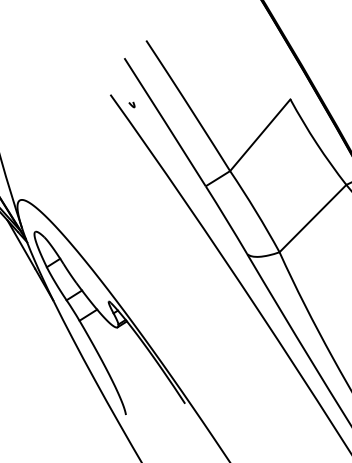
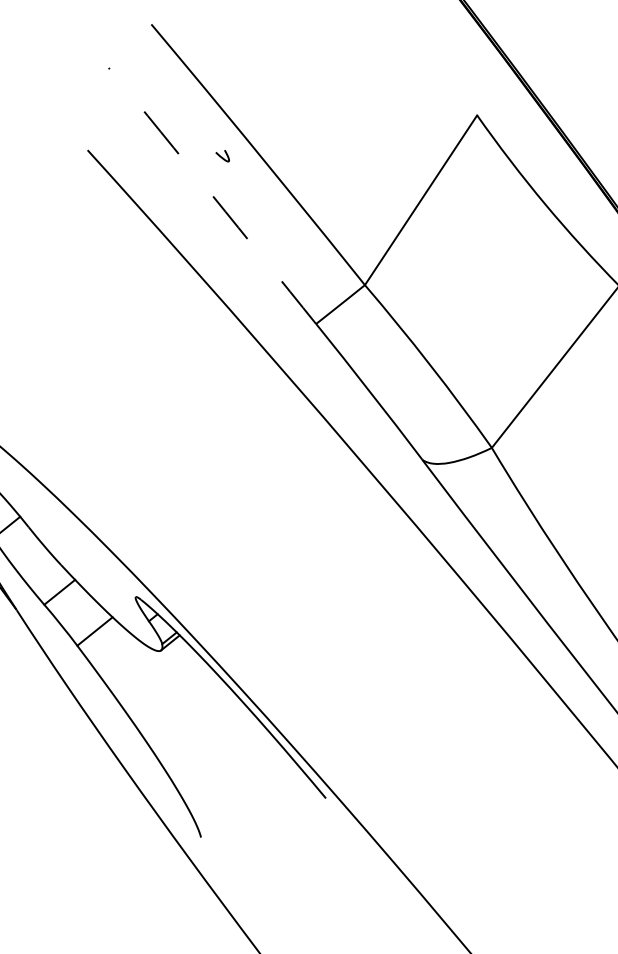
curve: (131, 104) -> (221, 156), moved
arc: (165, 122) -> (213, 196), solid -> dashed

